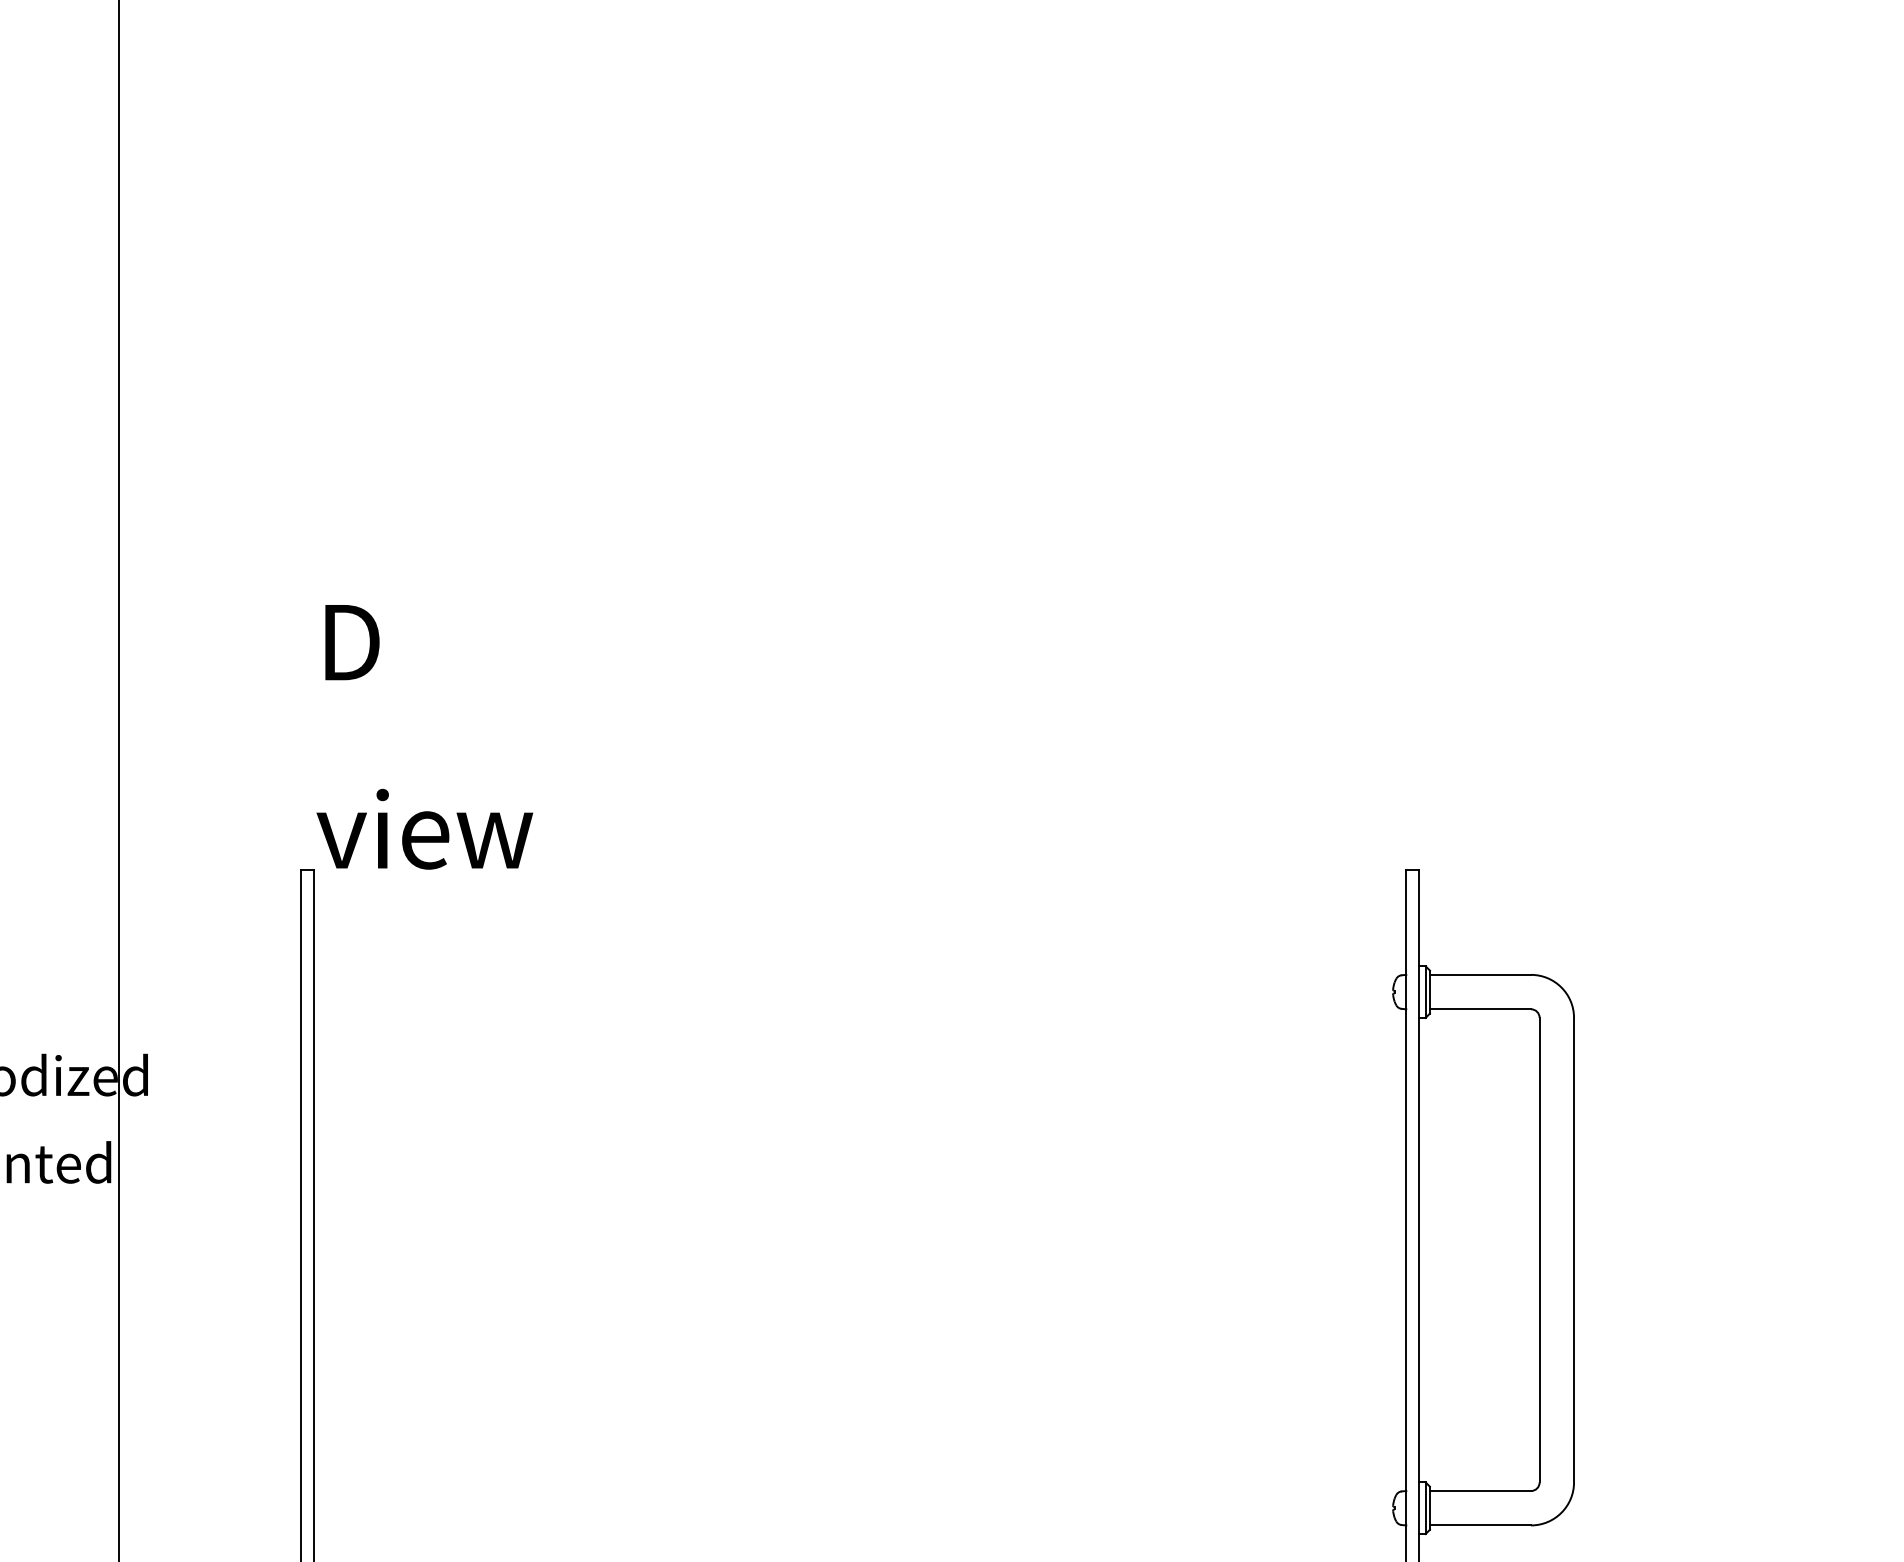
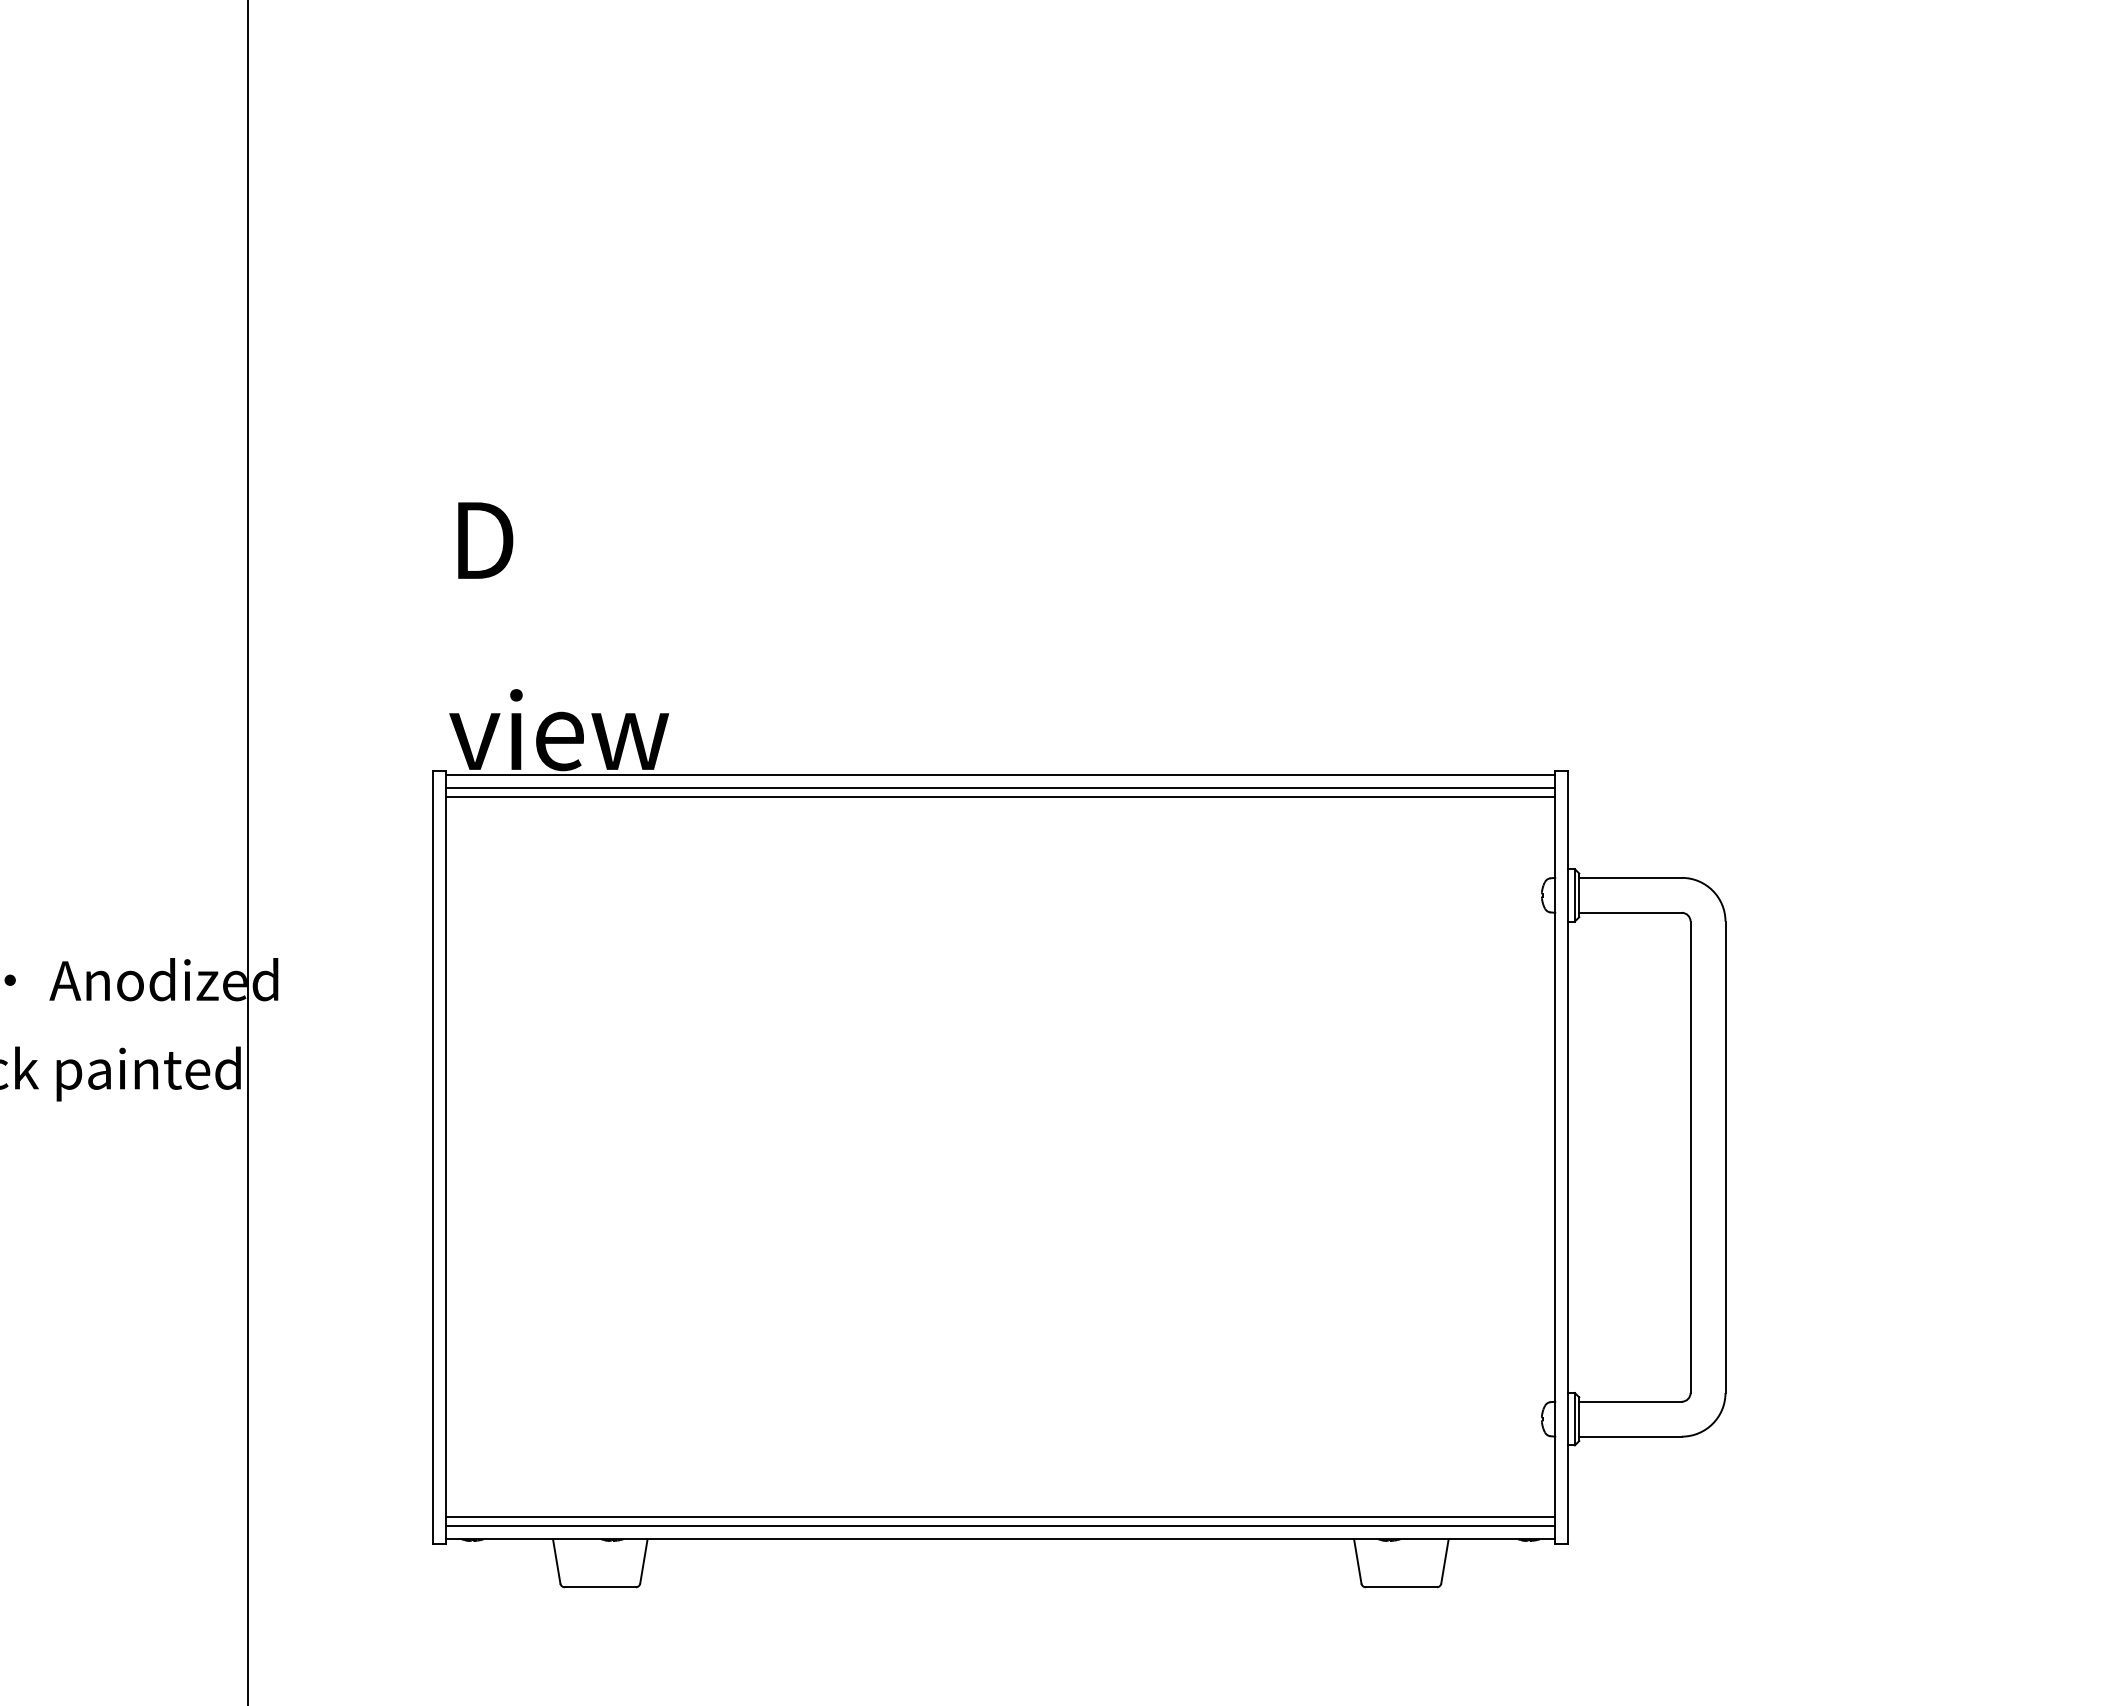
line: (859, 873) -> (1000, 775), added
line: (859, 886) -> (1000, 788), added
line: (859, 895) -> (1000, 797), added

